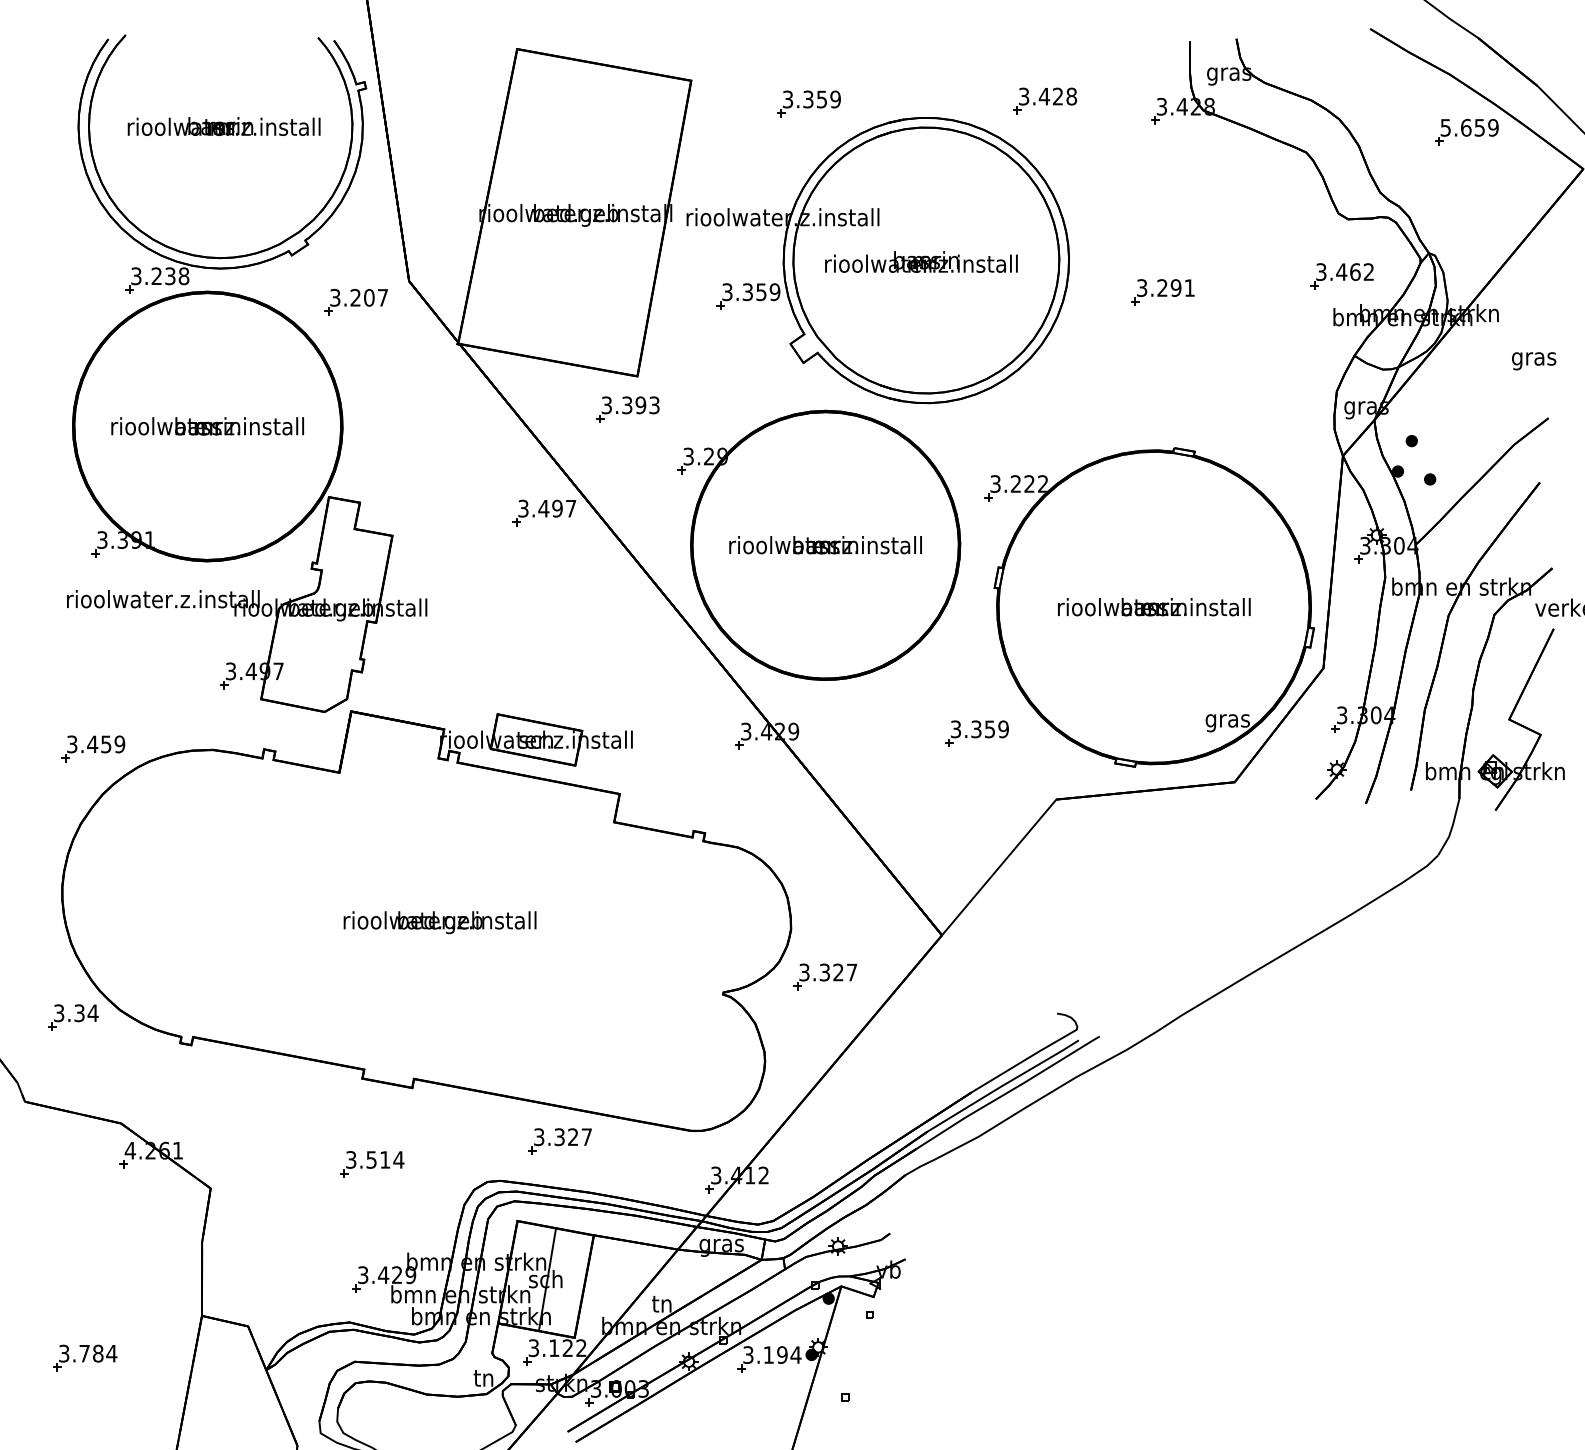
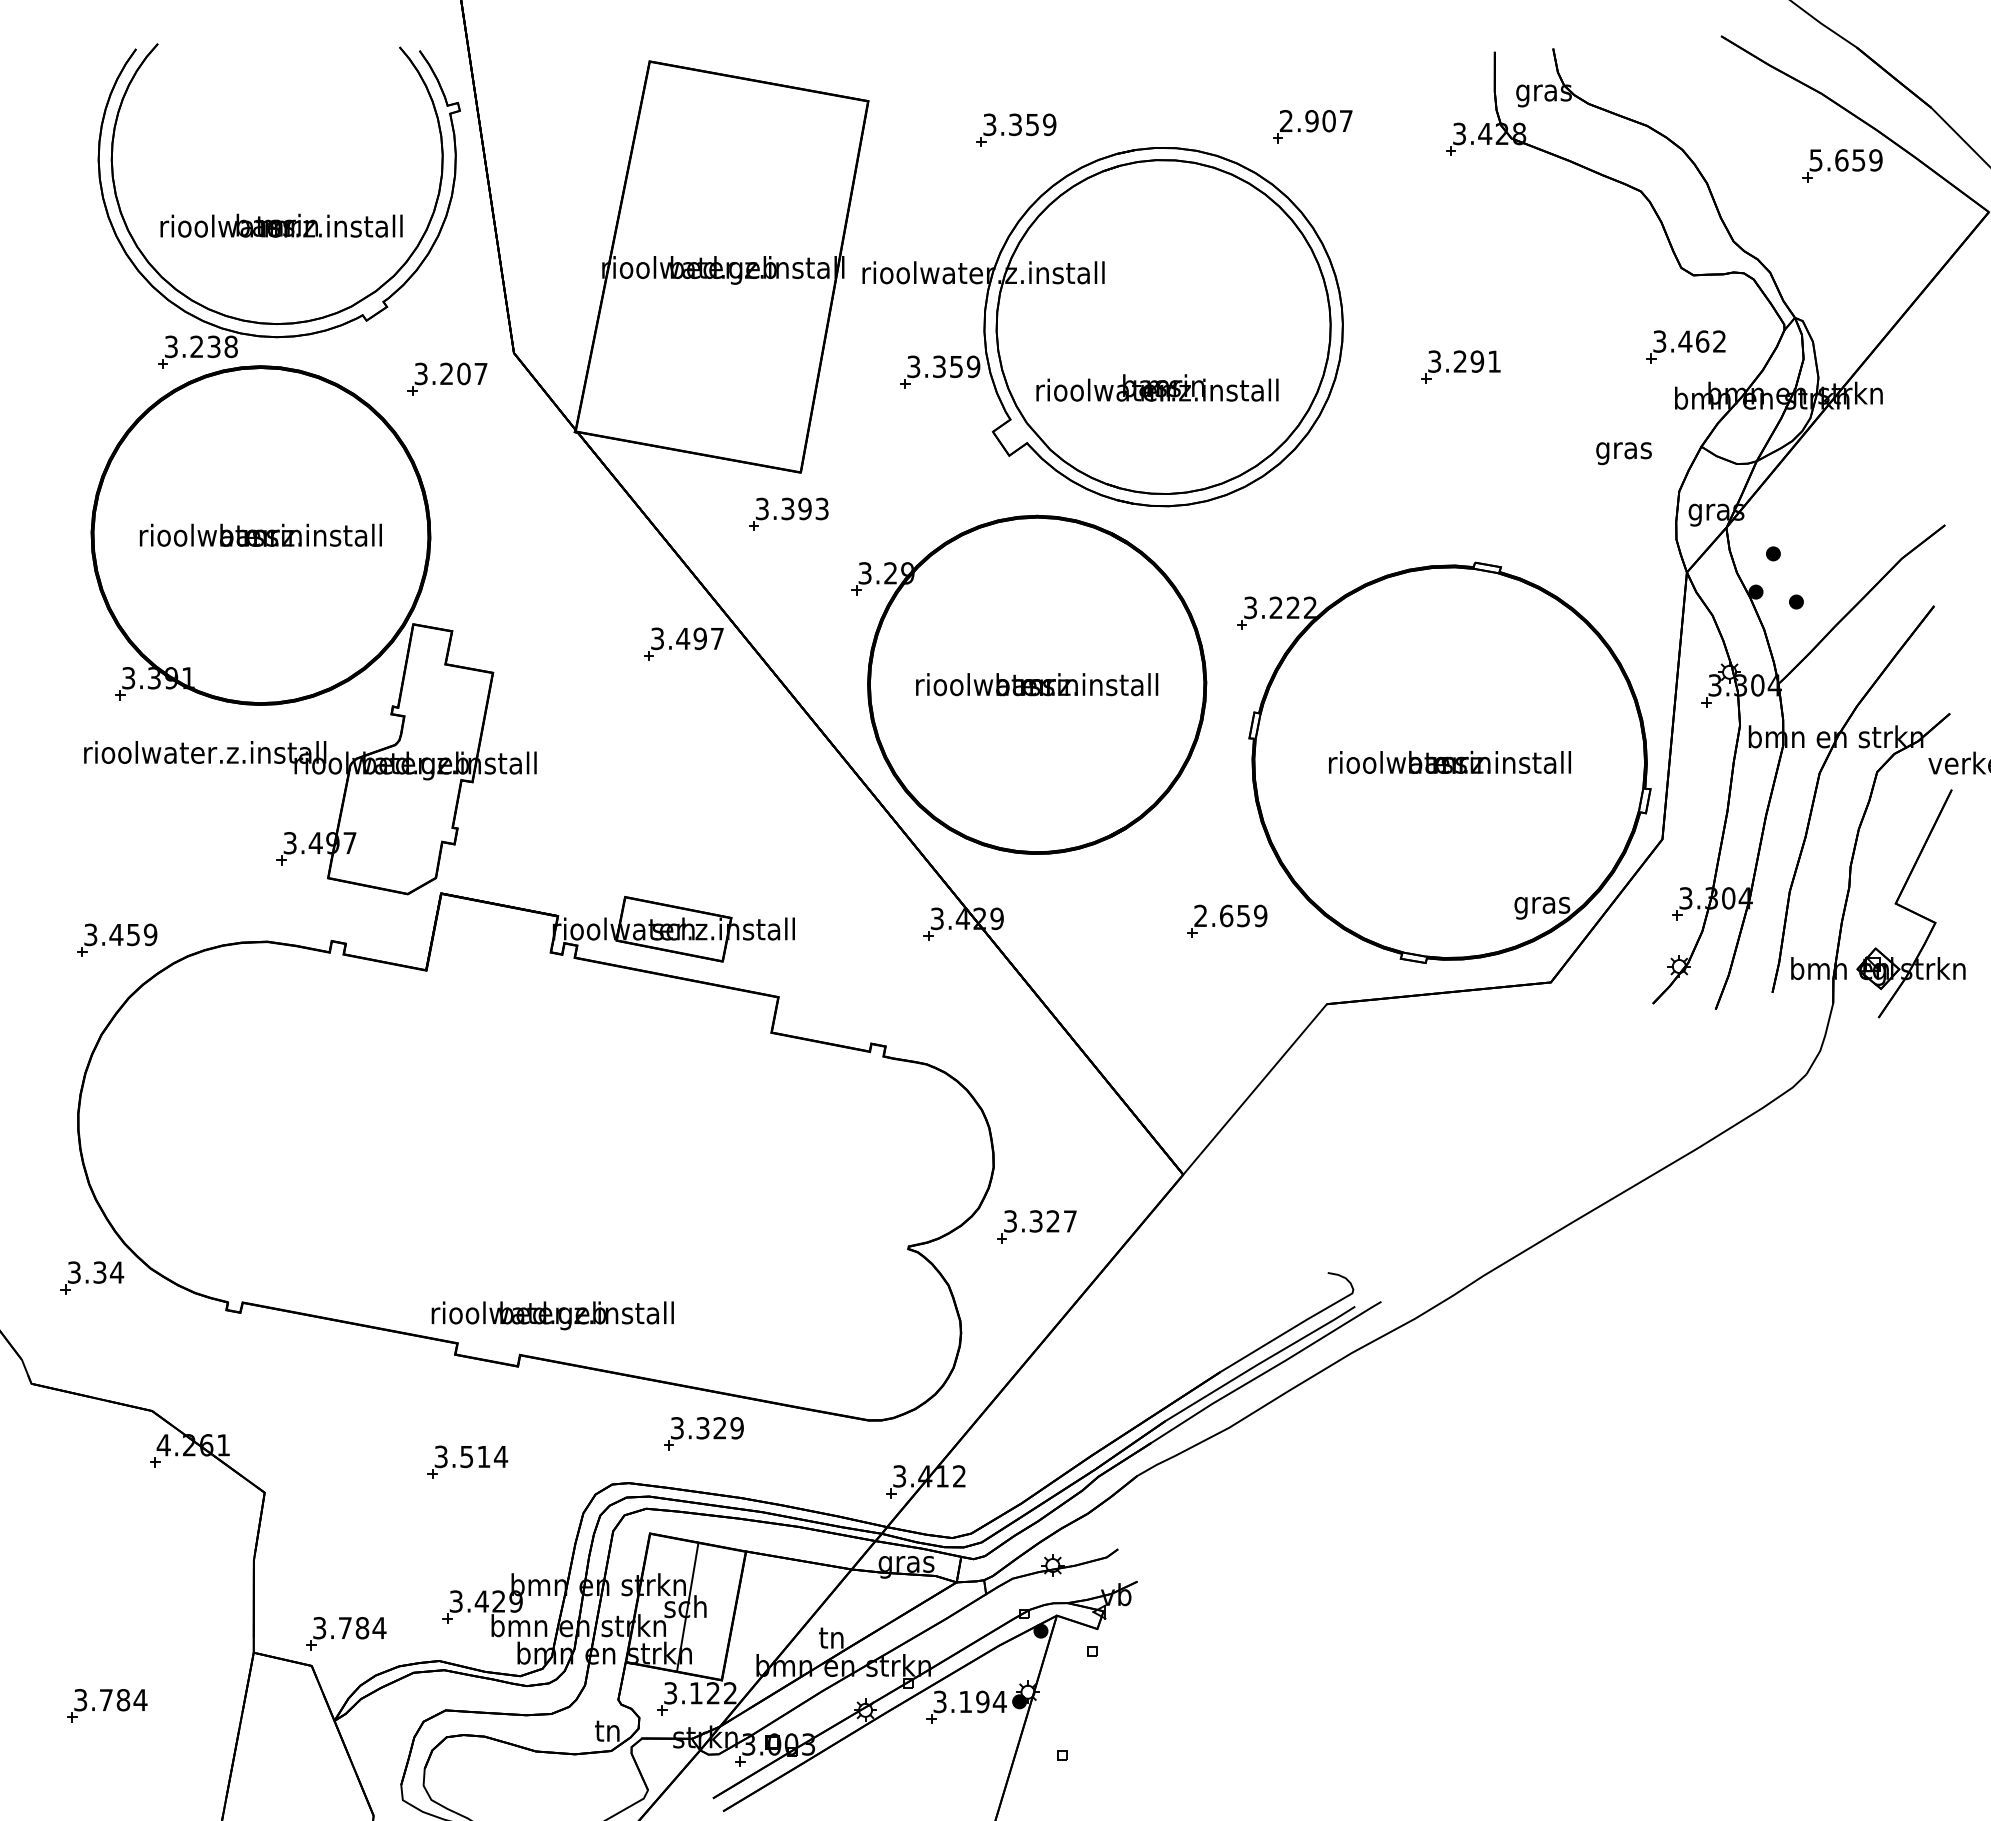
text: (1048, 96) -> (1316, 121), 3.428 -> 2.907
text: (224, 126) -> (281, 225), moved
text: (921, 261) -> (1157, 387), moved
text: (1533, 361) -> (1623, 453), moved
text: (966, 728) -> (1213, 915), 3.359 -> 2.659
text: (439, 922) -> (552, 1315), moved
text: (586, 1137) -> (736, 1428), 3.327 -> 3.329
part: (275, 1300) -> (346, 1633), added

